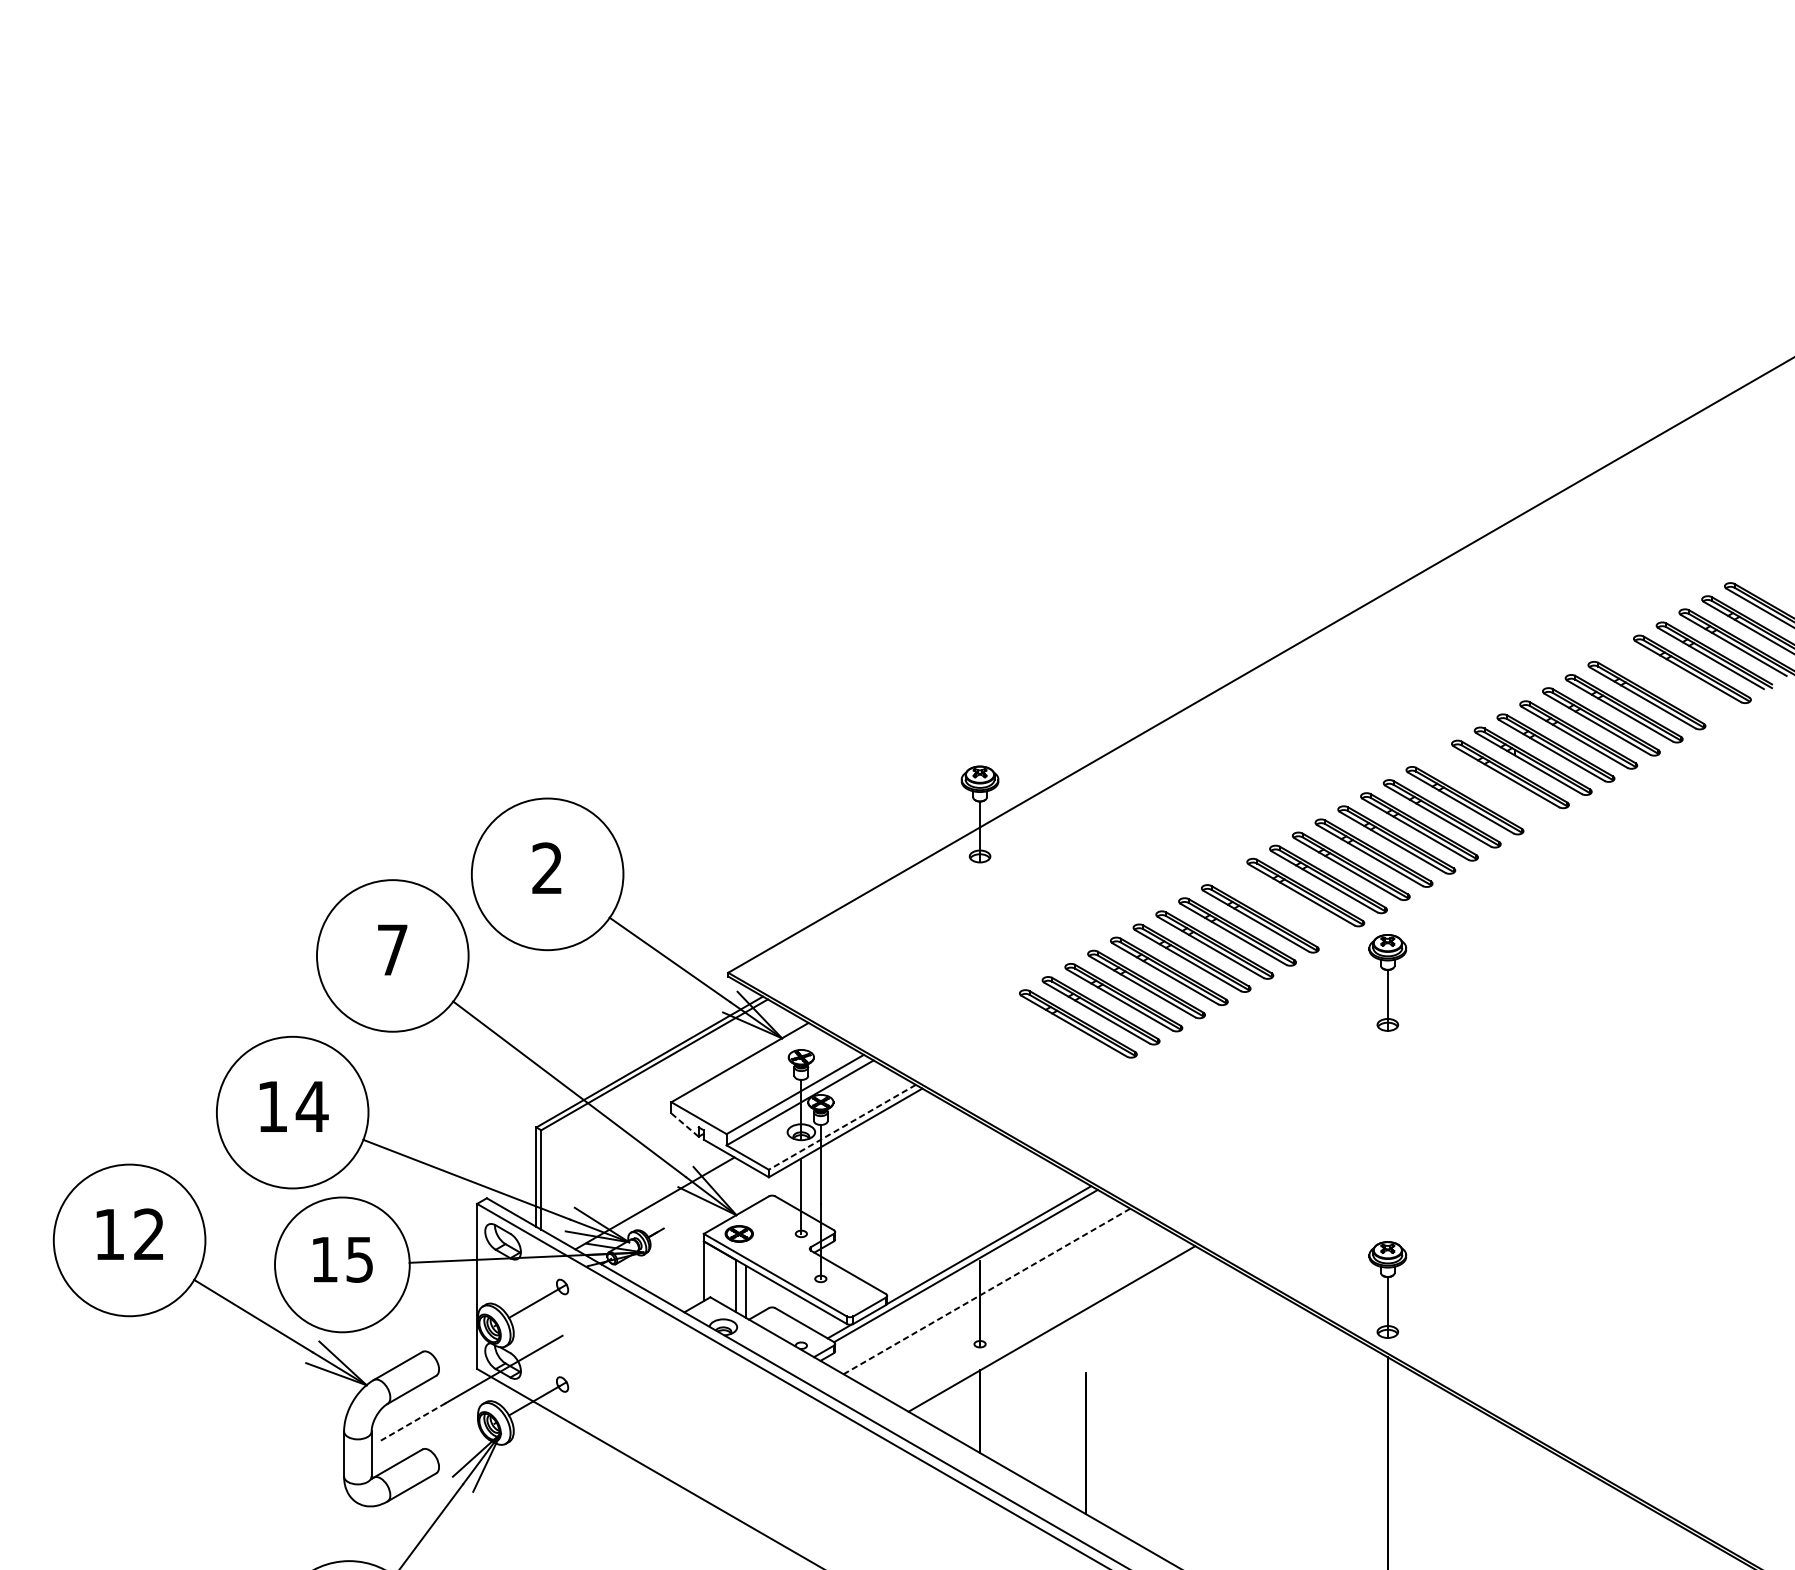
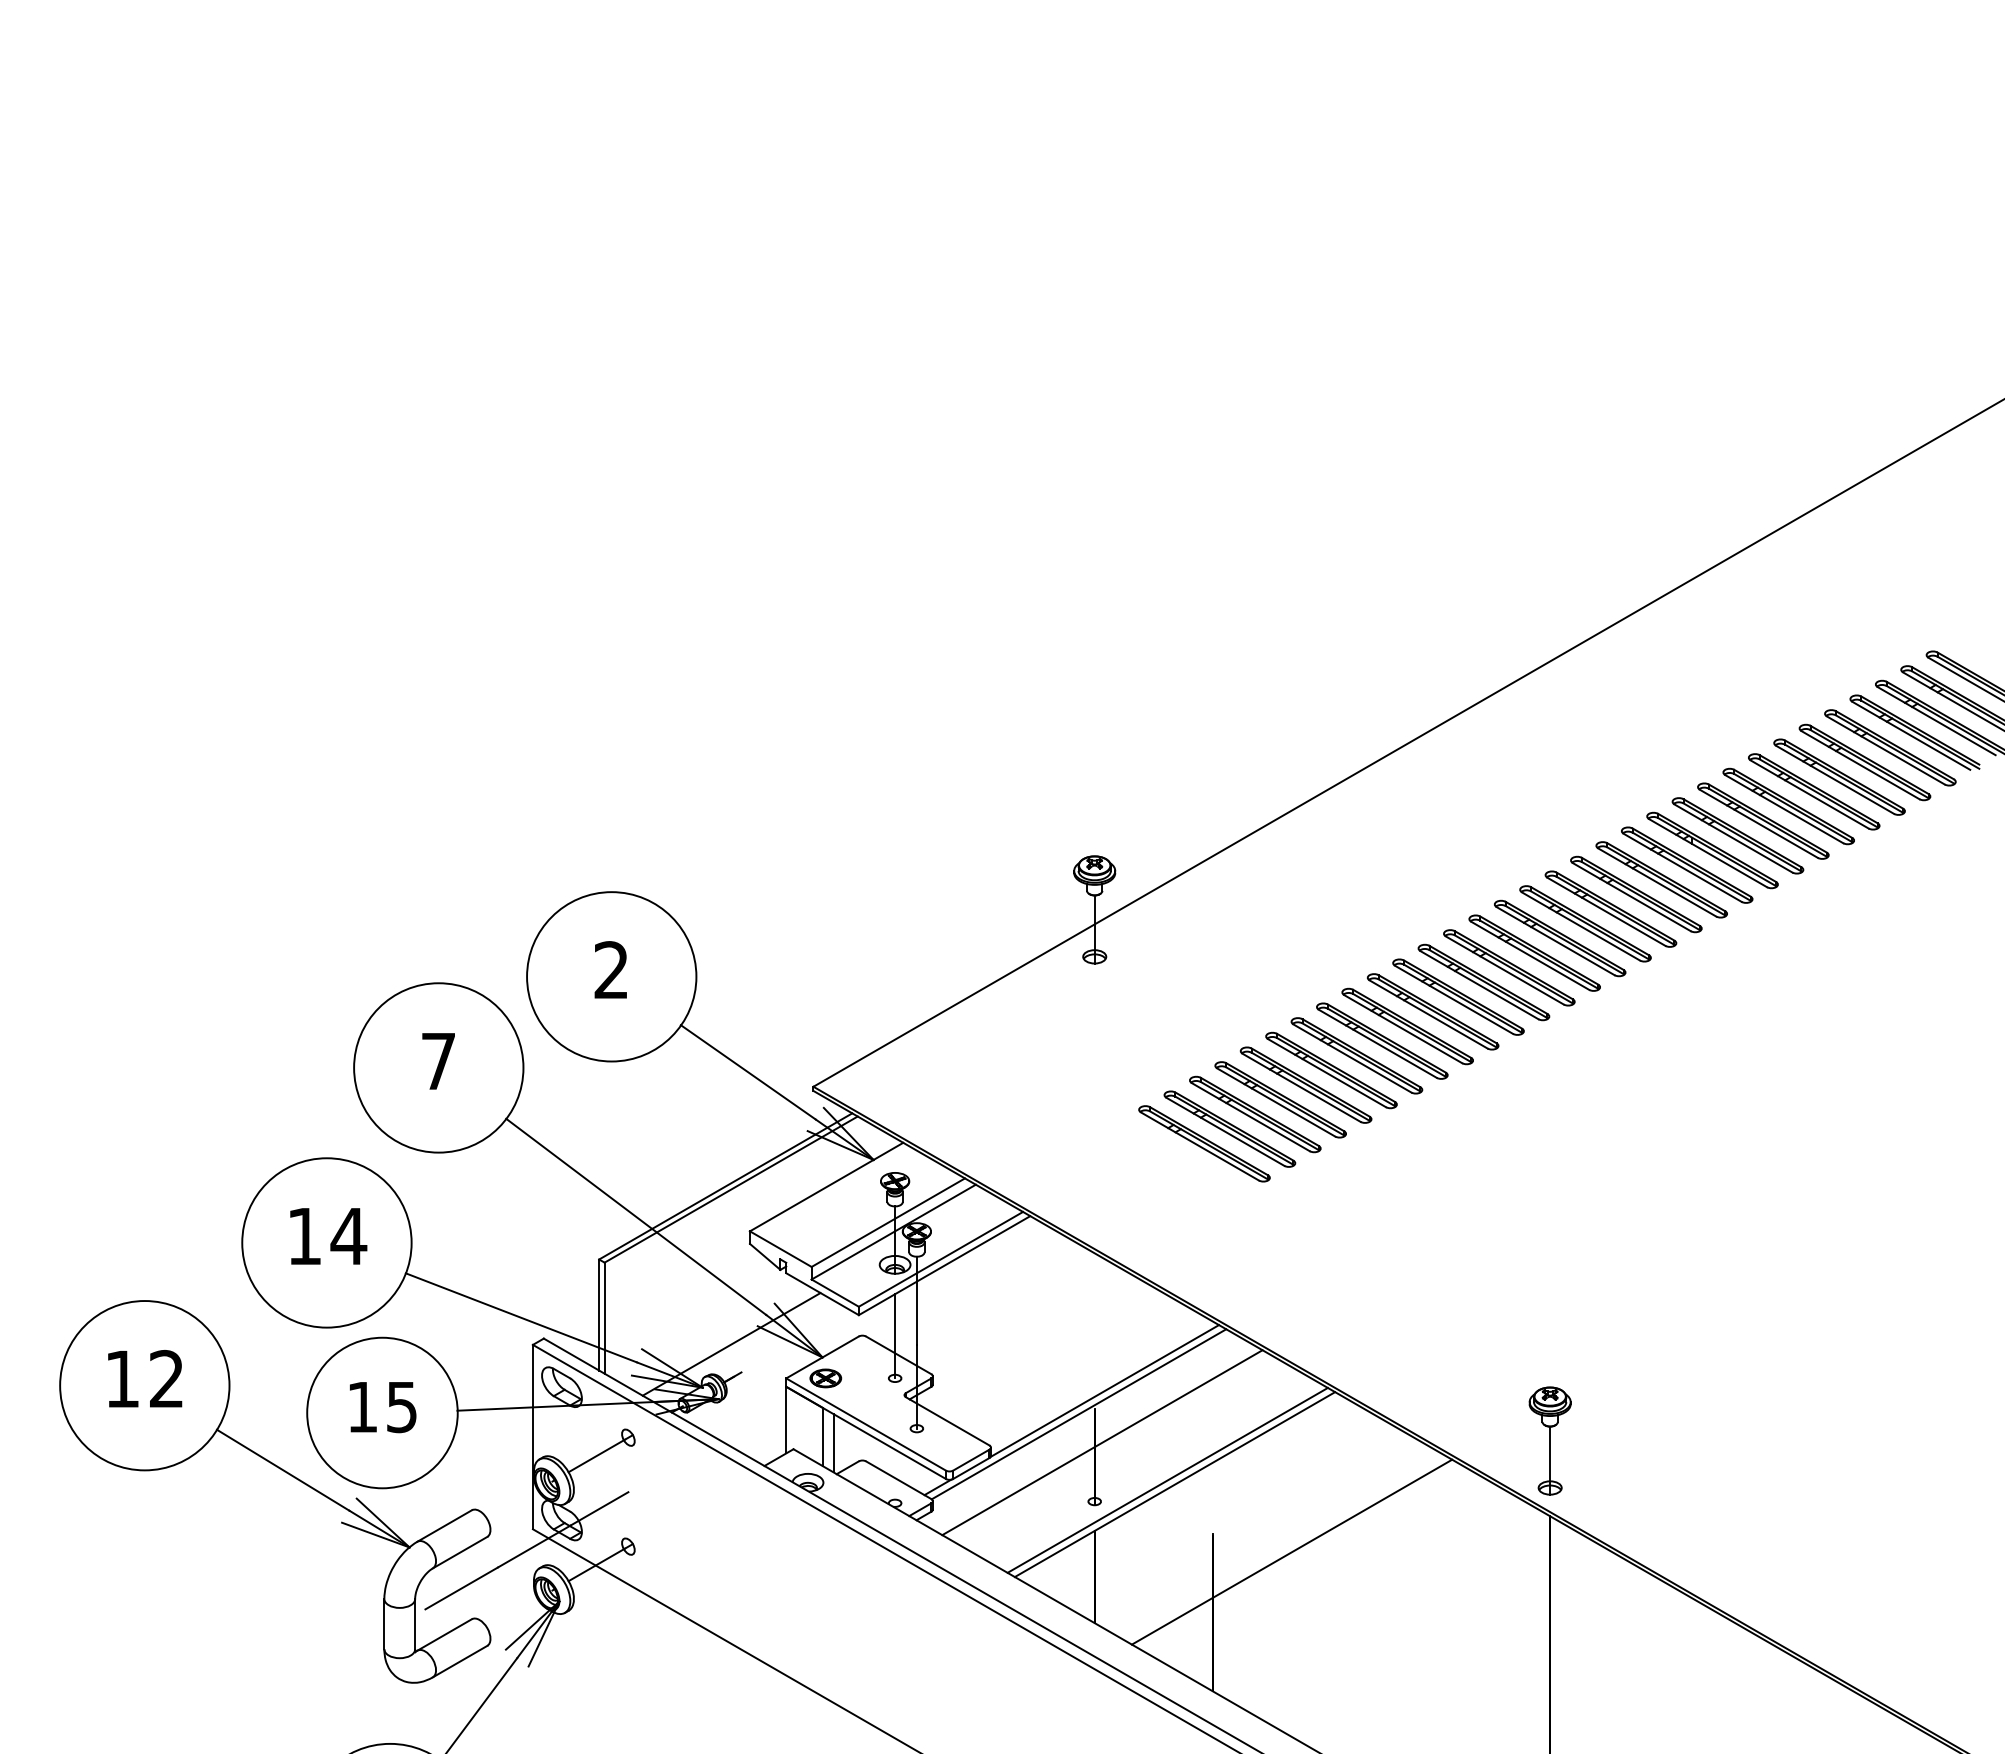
part: (1669, 682) -> (1864, 762), added
part: (1487, 787) -> (1661, 879), added
part: (1283, 905) -> (1433, 1011), added
part: (1387, 982) -> (1549, 1097), removed
line: (685, 1125) -> (765, 1257), dashed -> solid
line: (841, 1127) -> (940, 1259), dashed -> solid
line: (987, 1291) -> (1102, 1442), dashed -> solid
line: (1045, 1324) -> (1167, 1479), added
line: (1156, 1388) -> (1291, 1551), added
line: (413, 1422) -> (461, 1588), dashed -> solid

